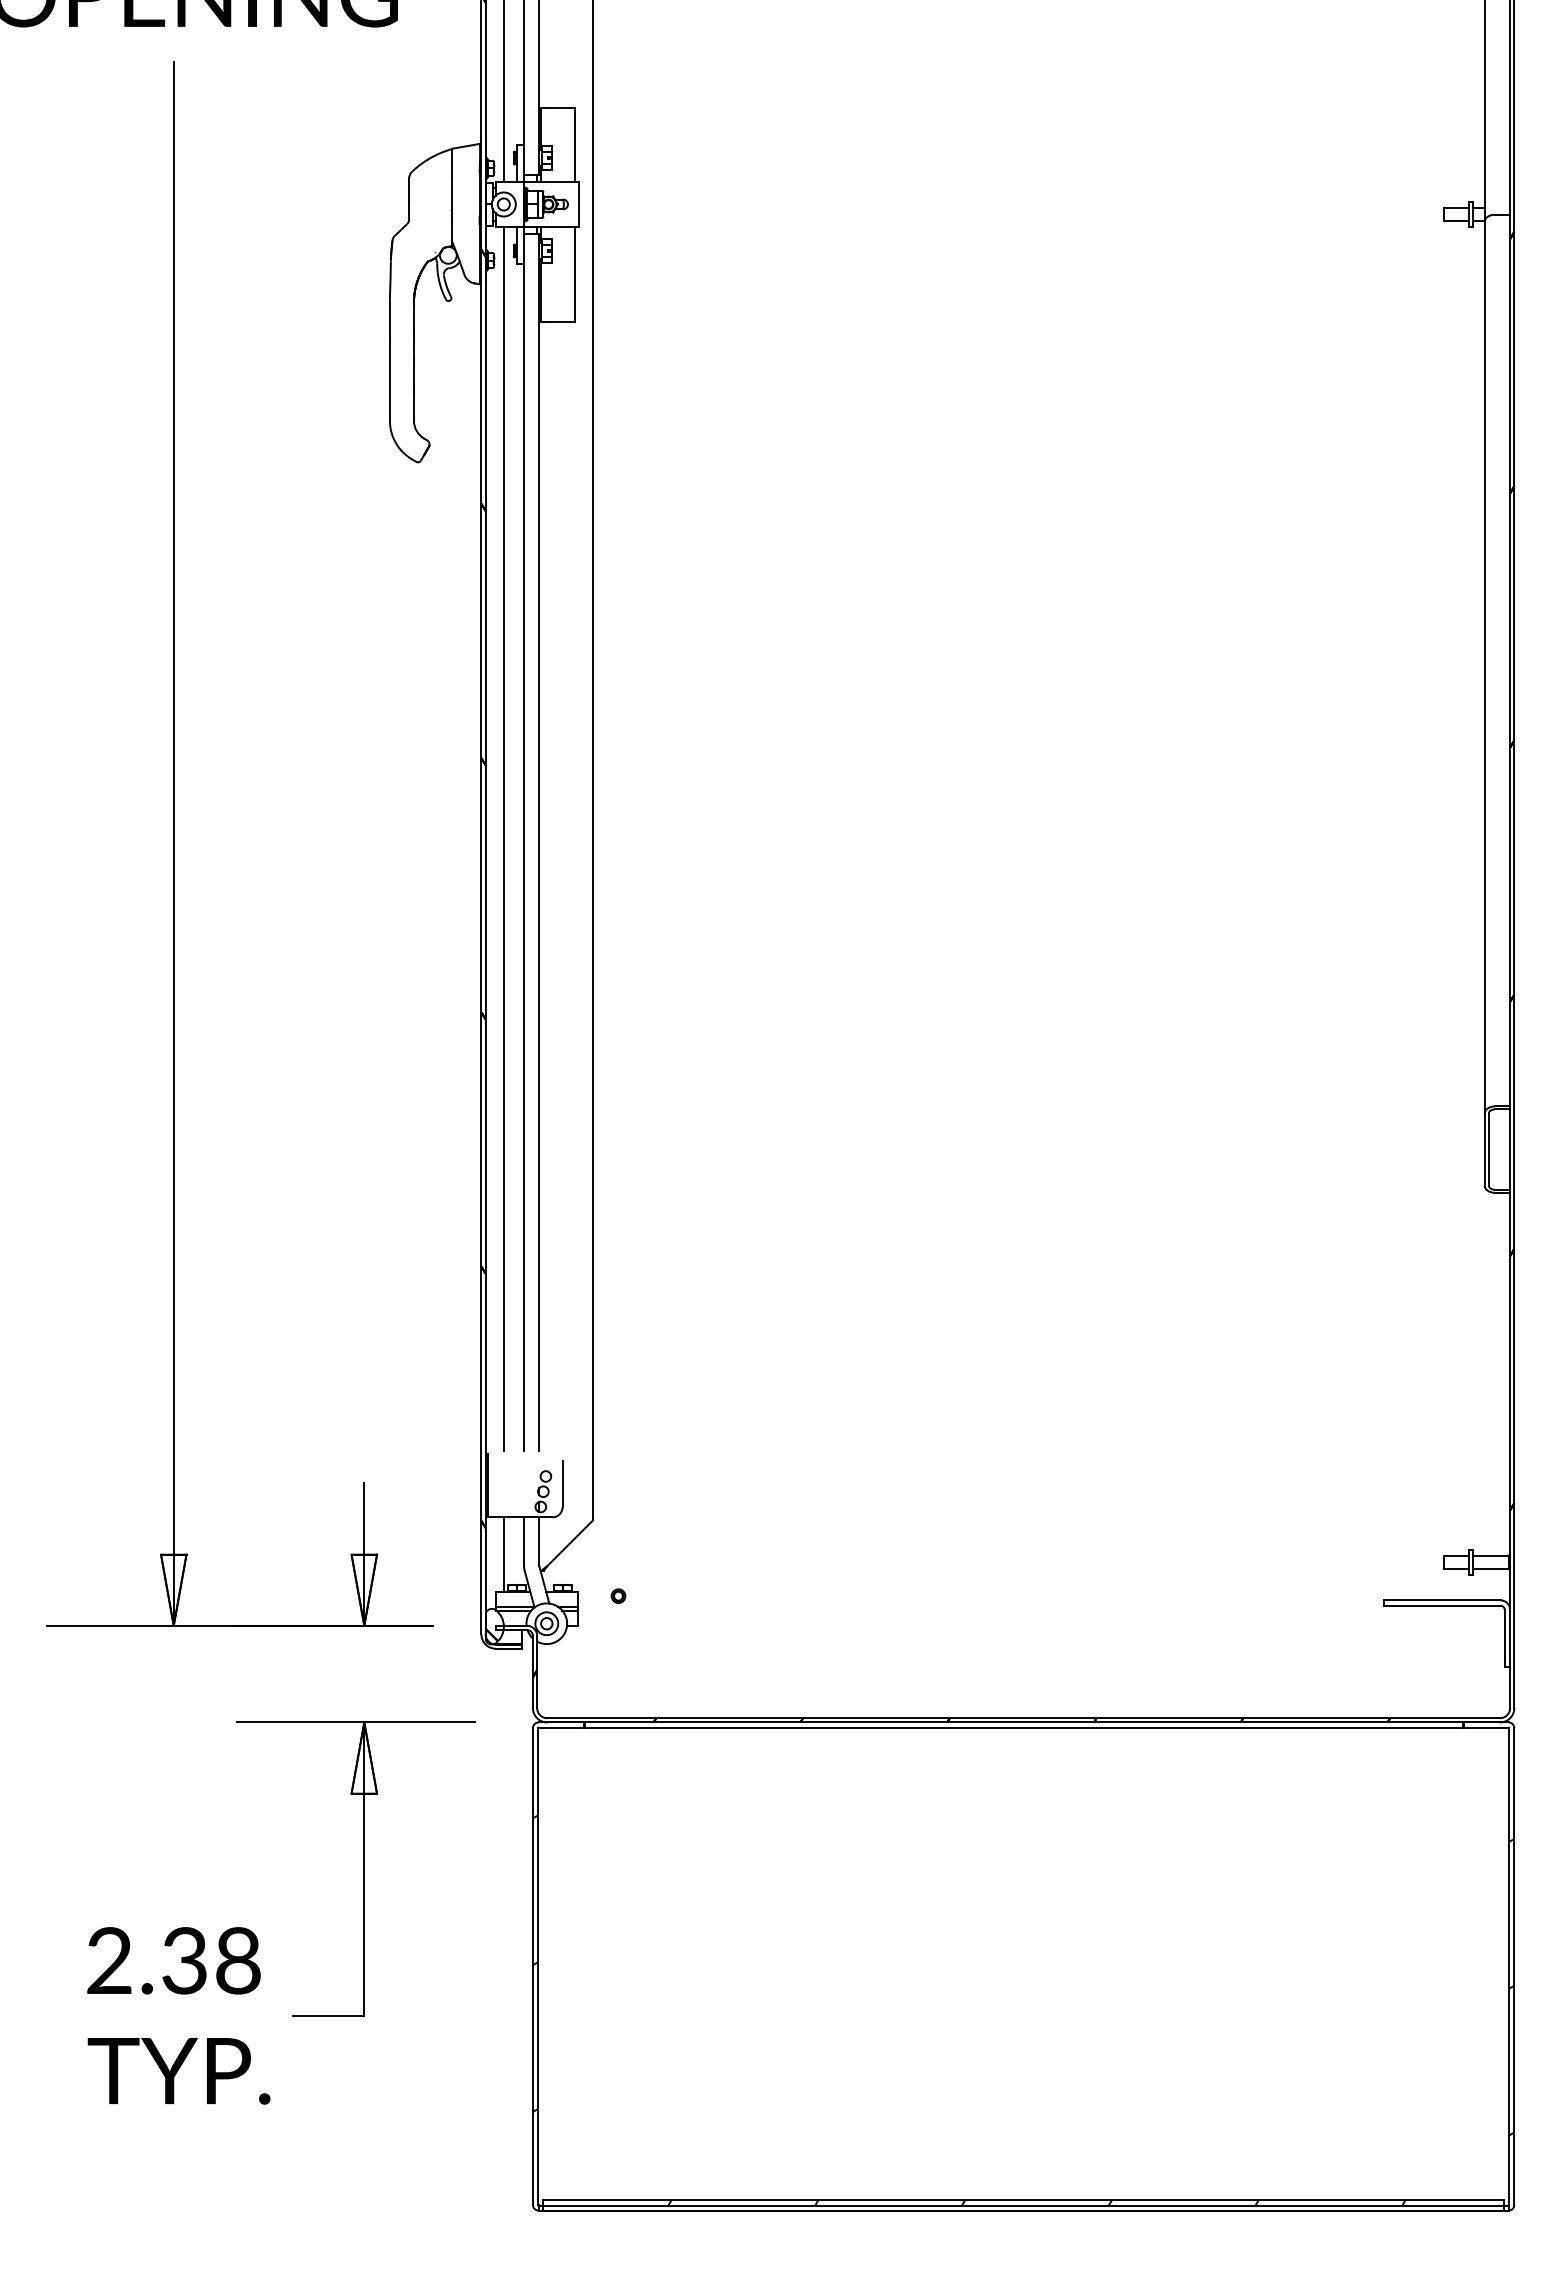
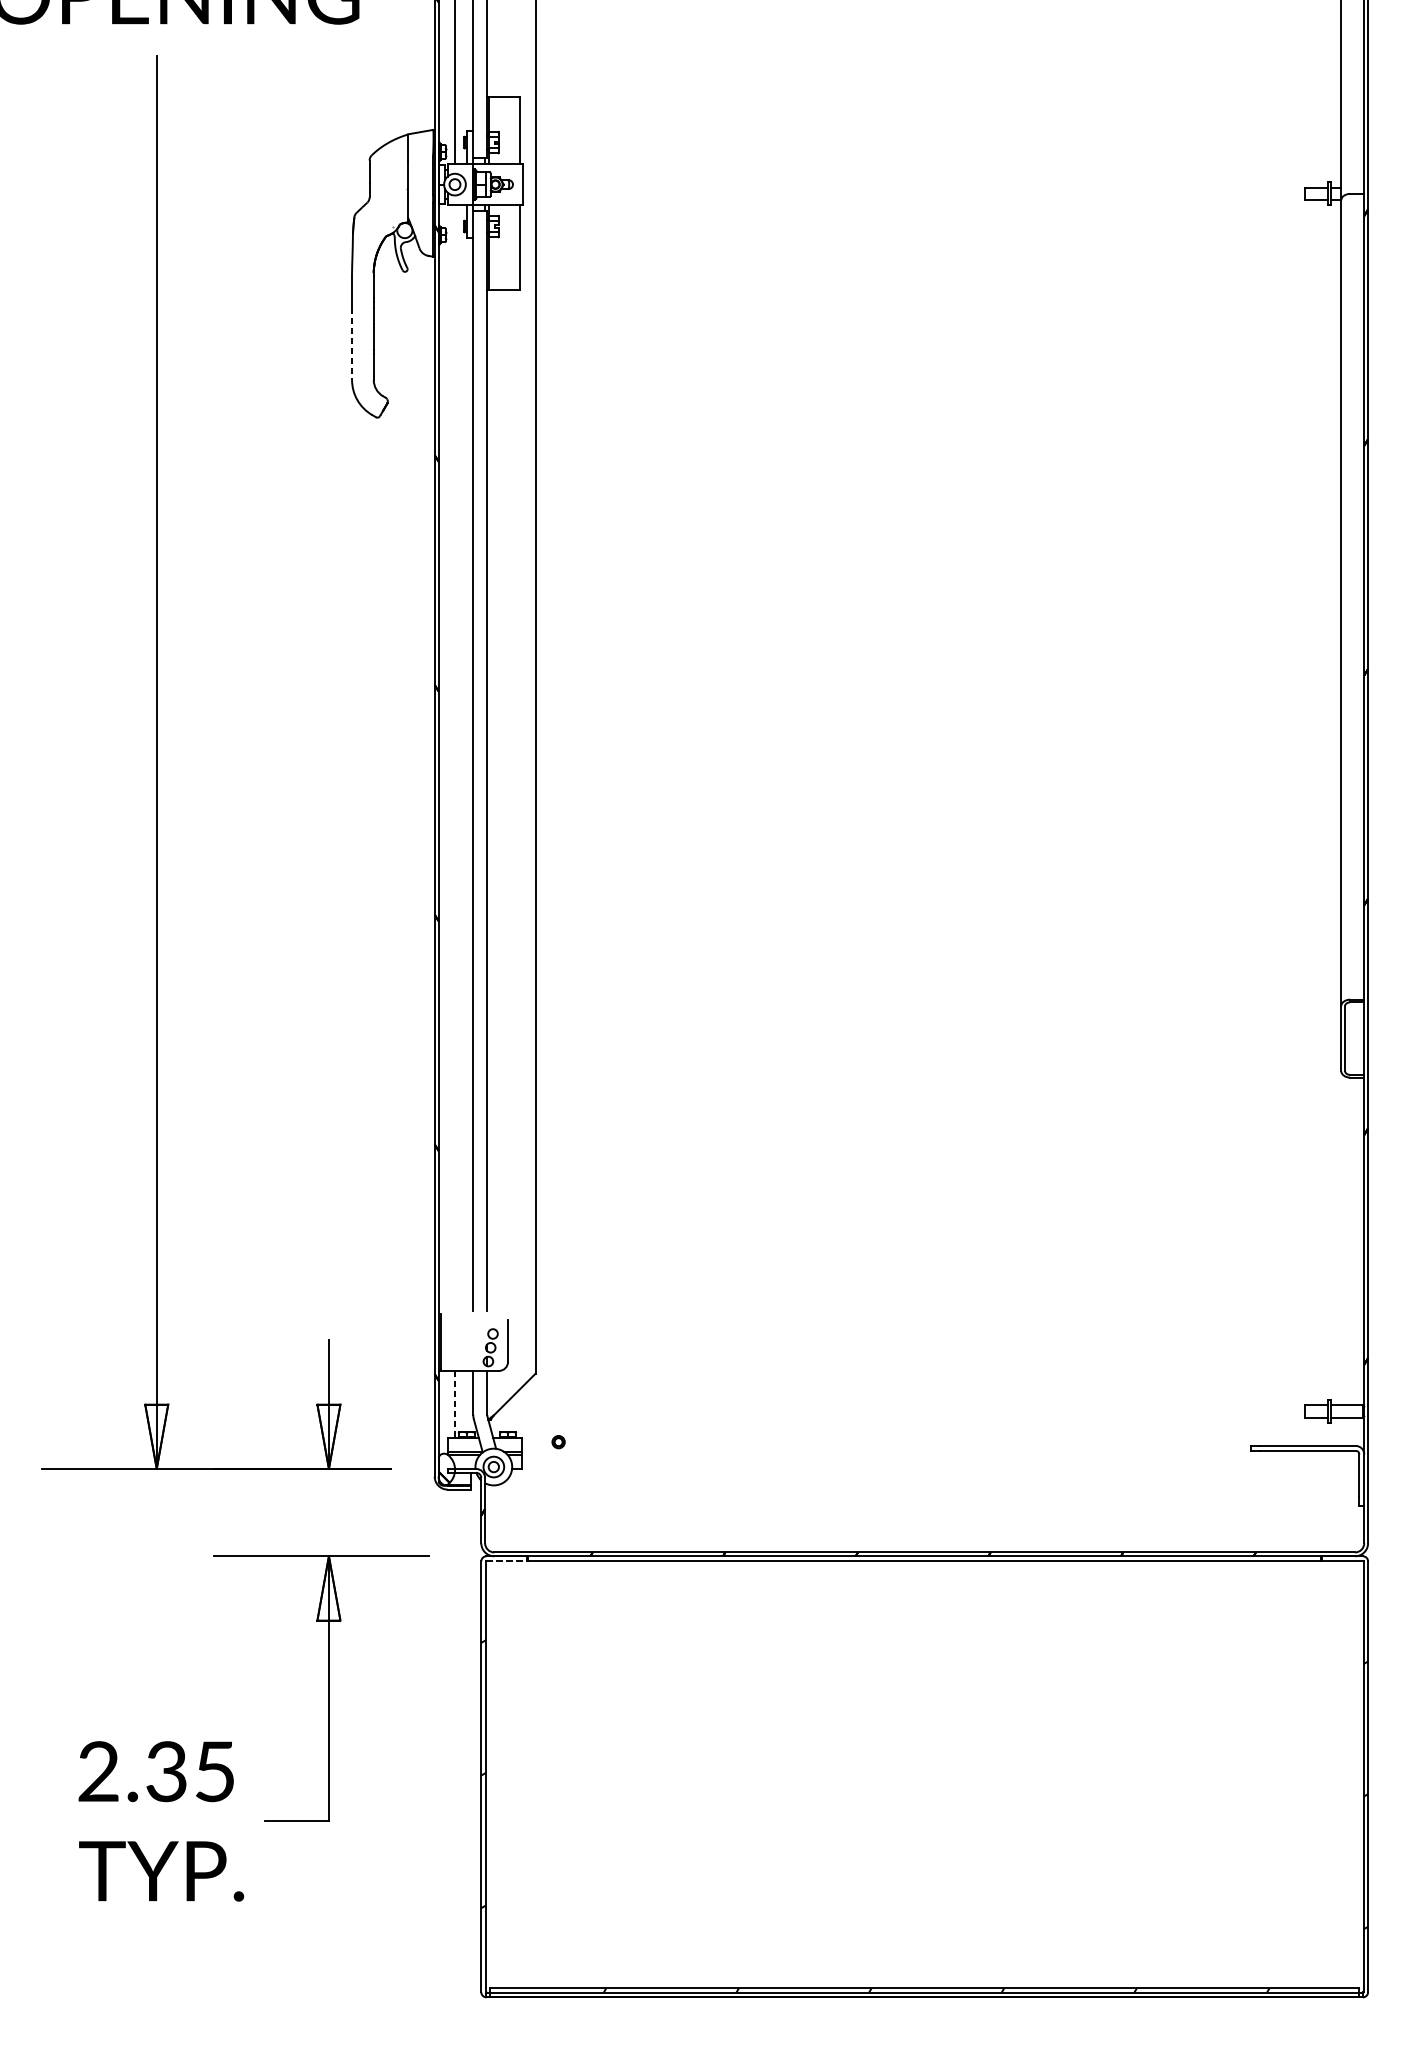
line: (389, 381) -> (351, 344), solid -> dashed
line: (503, 838) -> (454, 757), removed
line: (503, 1554) -> (454, 1404), solid -> dashed
line: (561, 1727) -> (507, 1560), solid -> dashed
text: (238, 1960) -> (215, 1771), 2.38 -> 2.35

